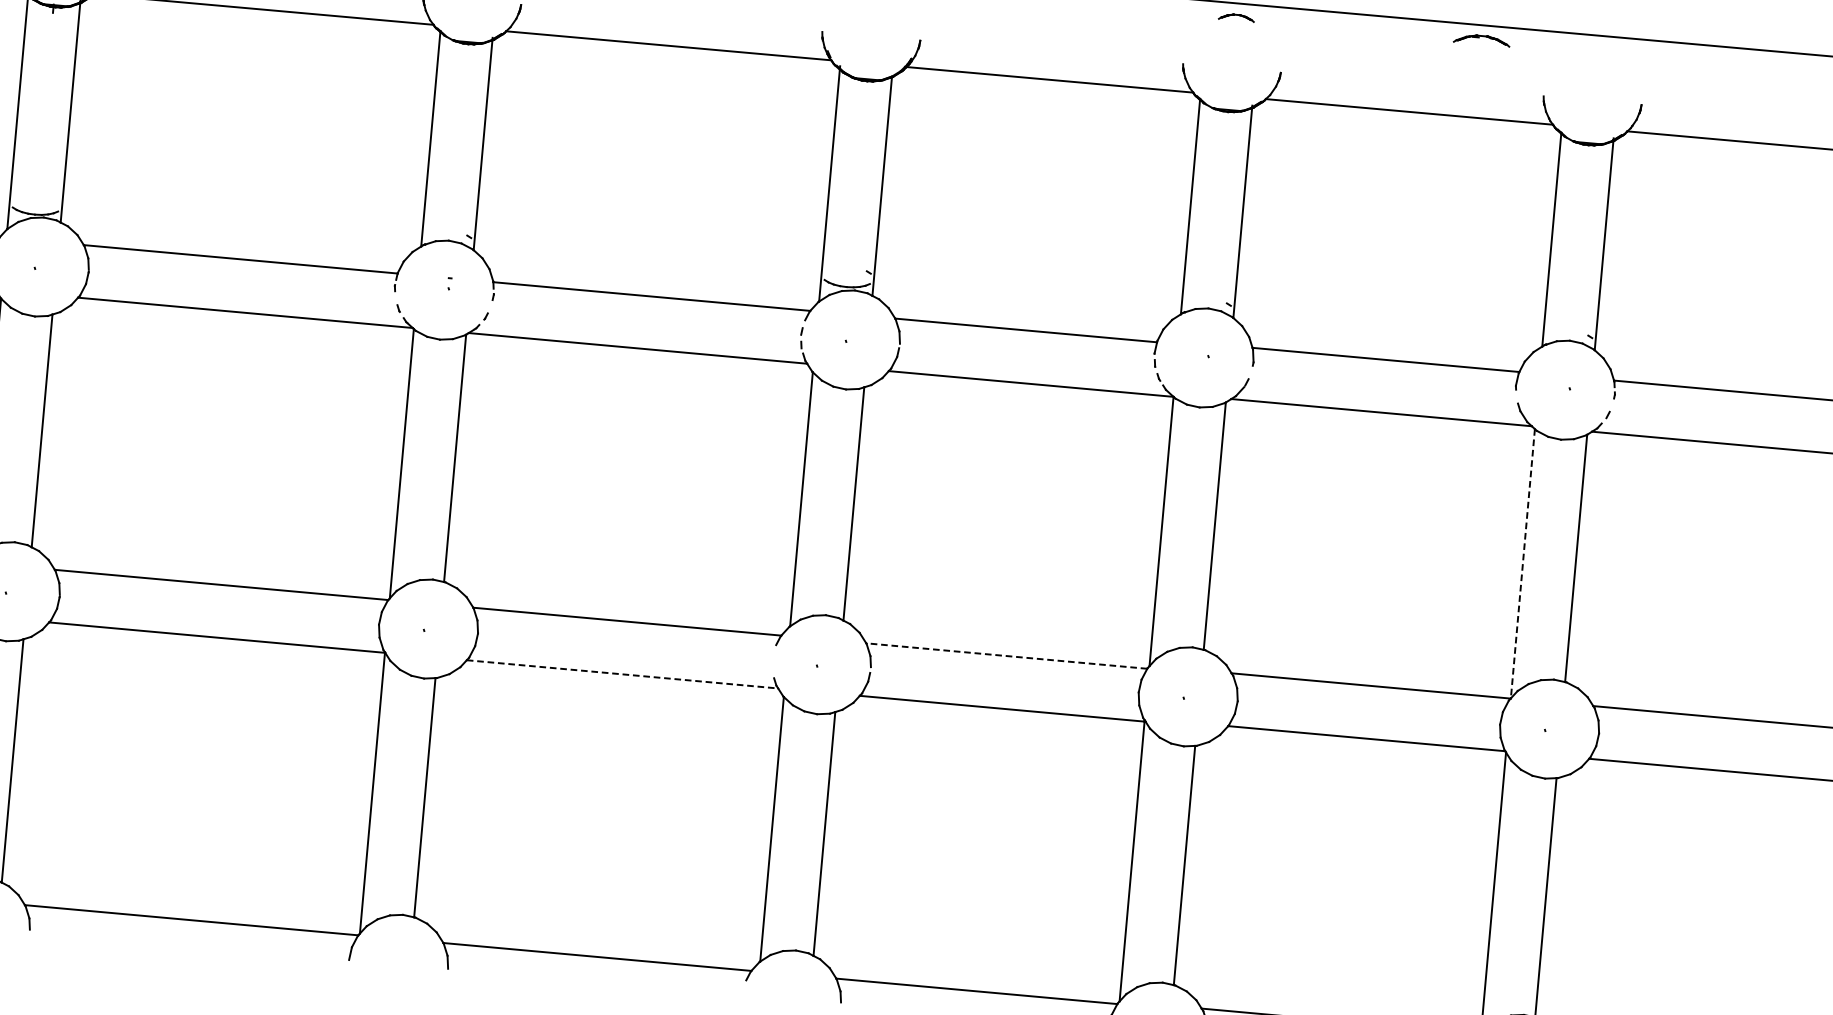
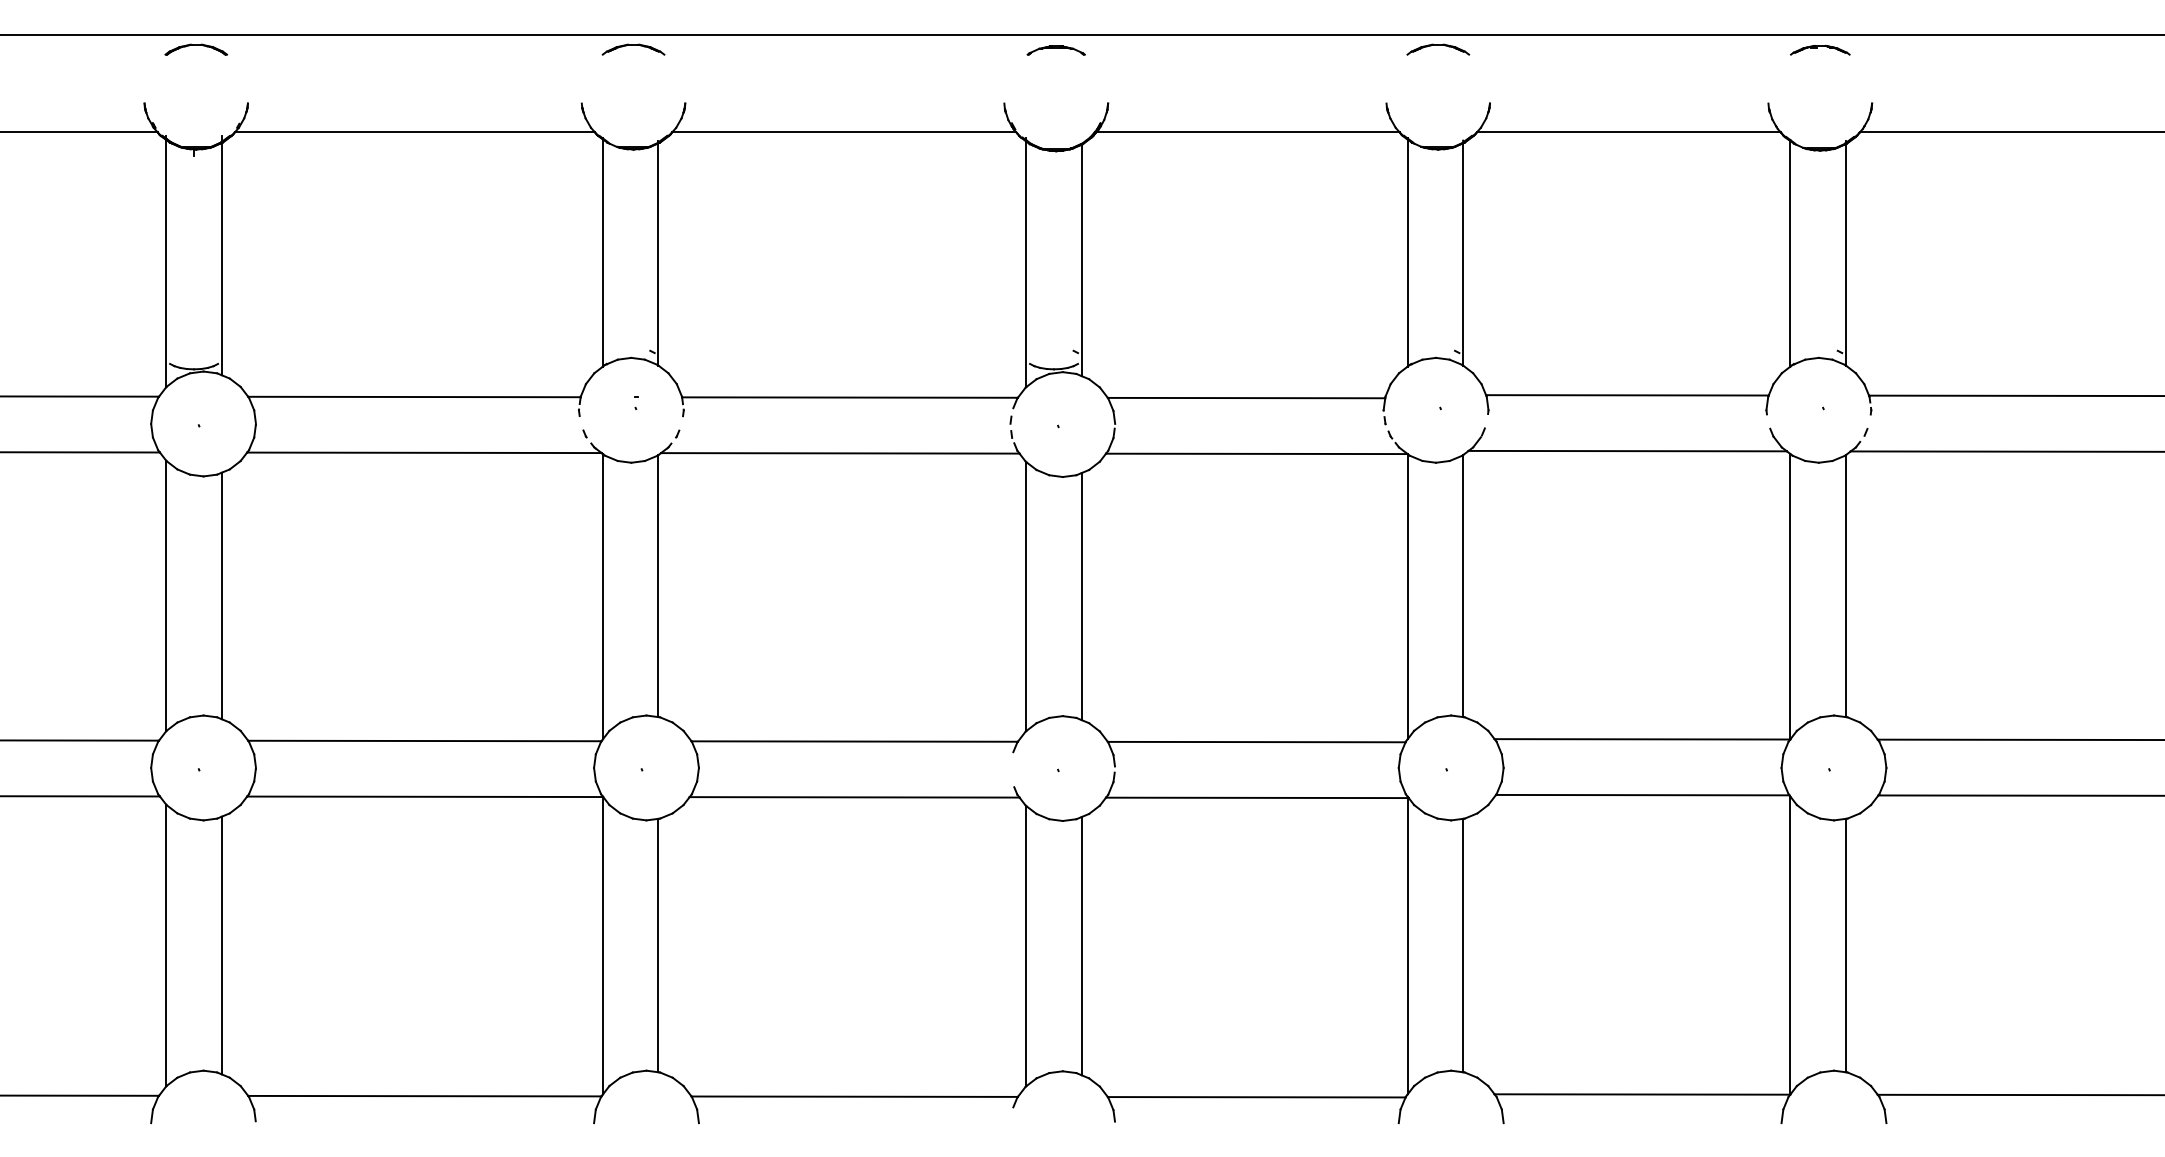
part: (1236, 17) -> (1438, 49), size x1.67
part: (1482, 39) -> (1820, 49), moved
line: (1522, 563) -> (1790, 596), dashed -> solid
line: (1006, 656) -> (1256, 742), dashed -> solid
line: (622, 674) -> (854, 797), dashed -> solid

